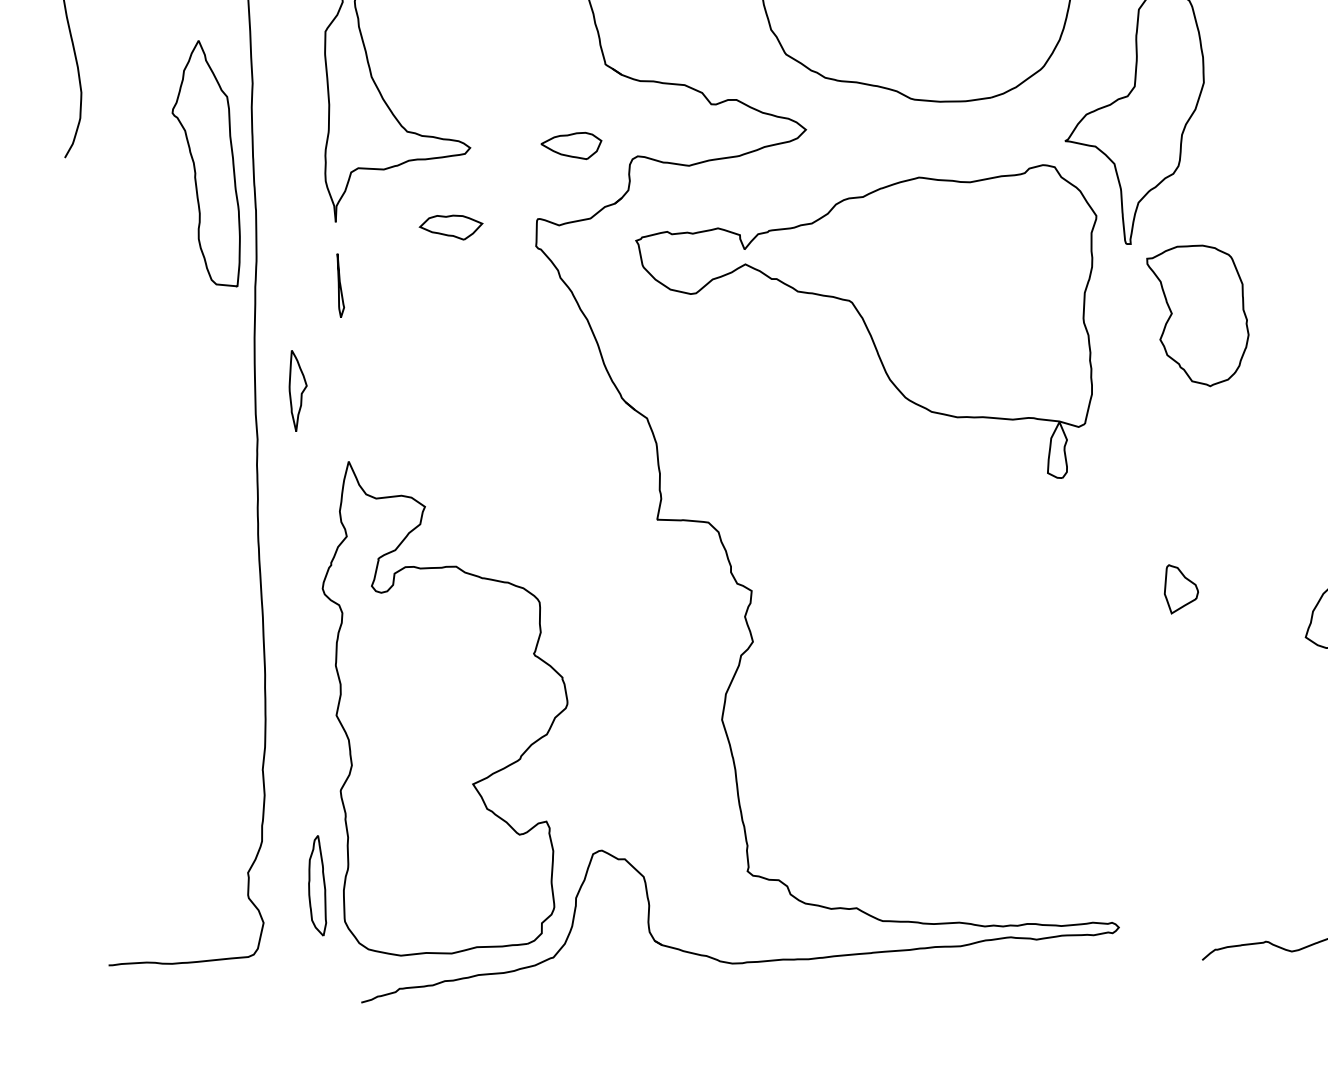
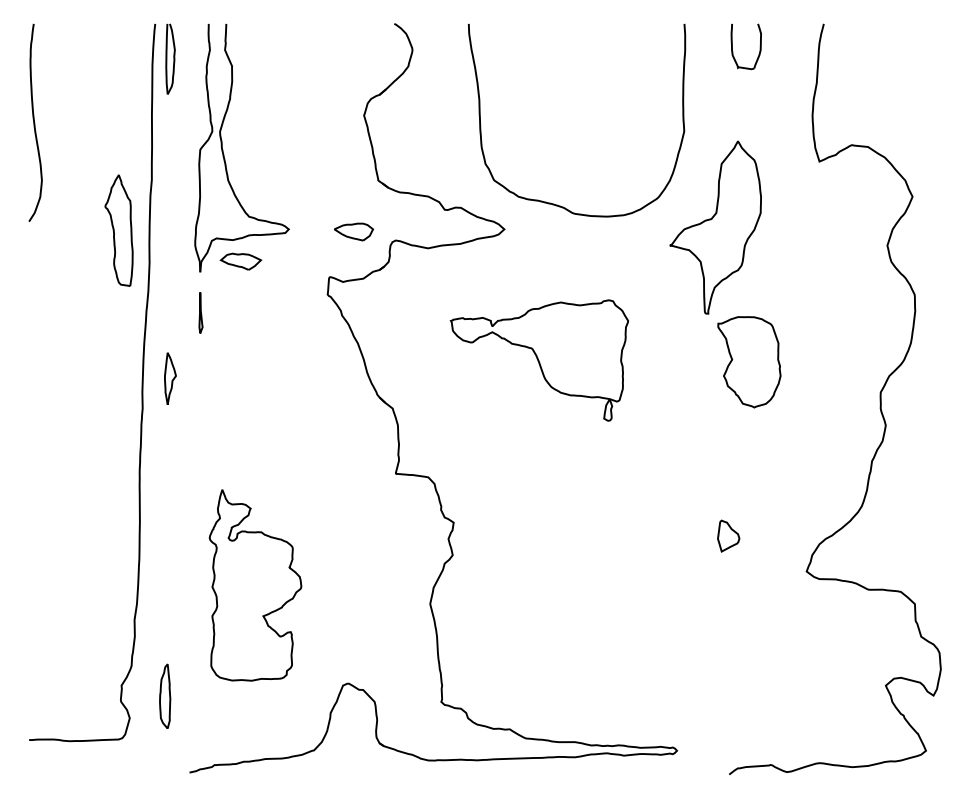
part: (204, 164) -> (118, 230), size x0.7
part: (450, 227) -> (240, 261), moved
part: (871, 331) -> (539, 360), size x0.6
part: (448, 705) -> (255, 585), size x0.6

